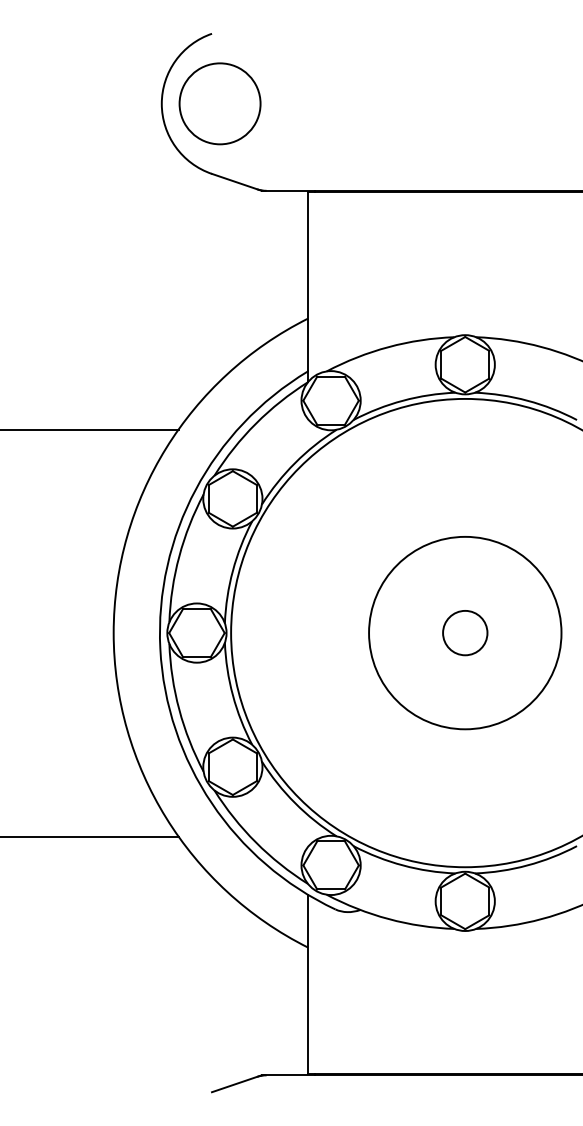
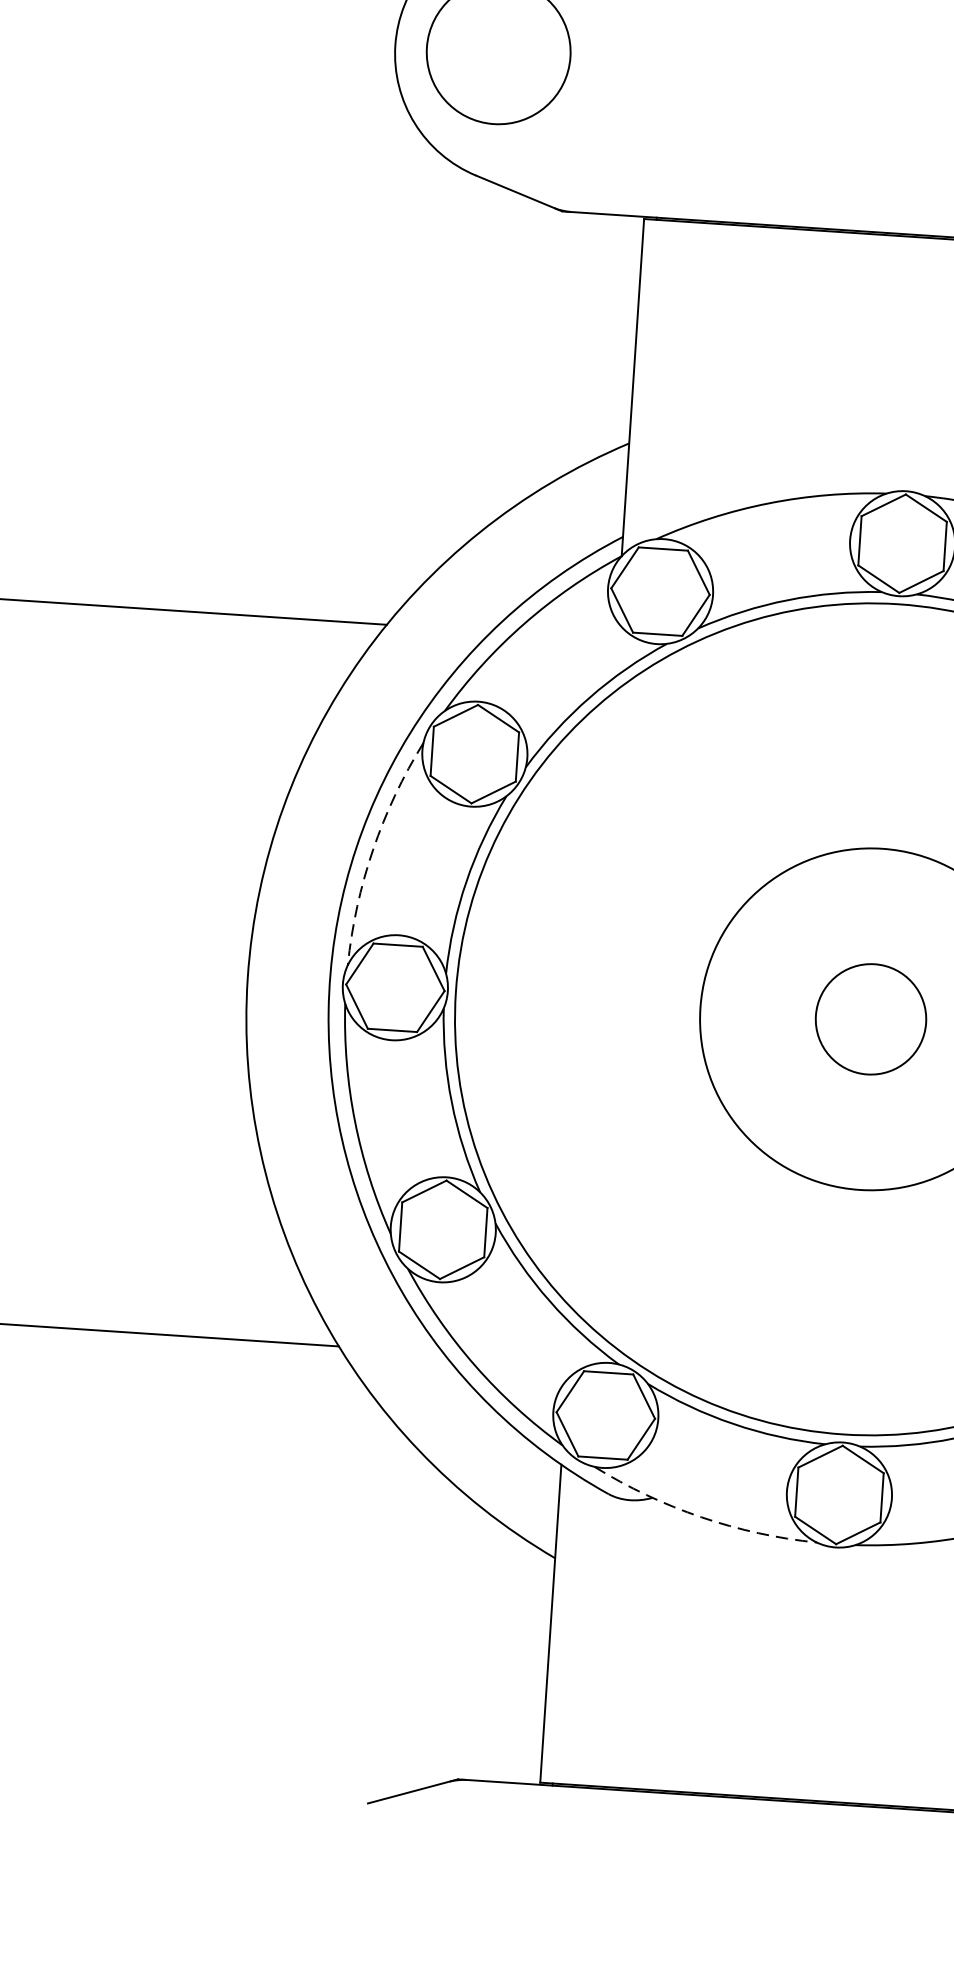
arc: (179, 556) -> (373, 849), solid -> dashed
circle: (465, 632) -> (871, 1018), size x1.4
arc: (388, 919) -> (701, 1518), solid -> dashed

